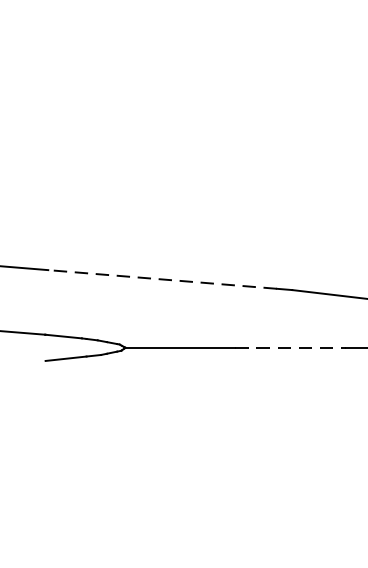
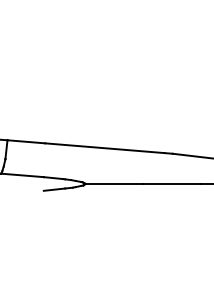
line: (161, 279) -> (104, 148), dashed -> solid
line: (289, 348) -> (171, 184), dashed -> solid

